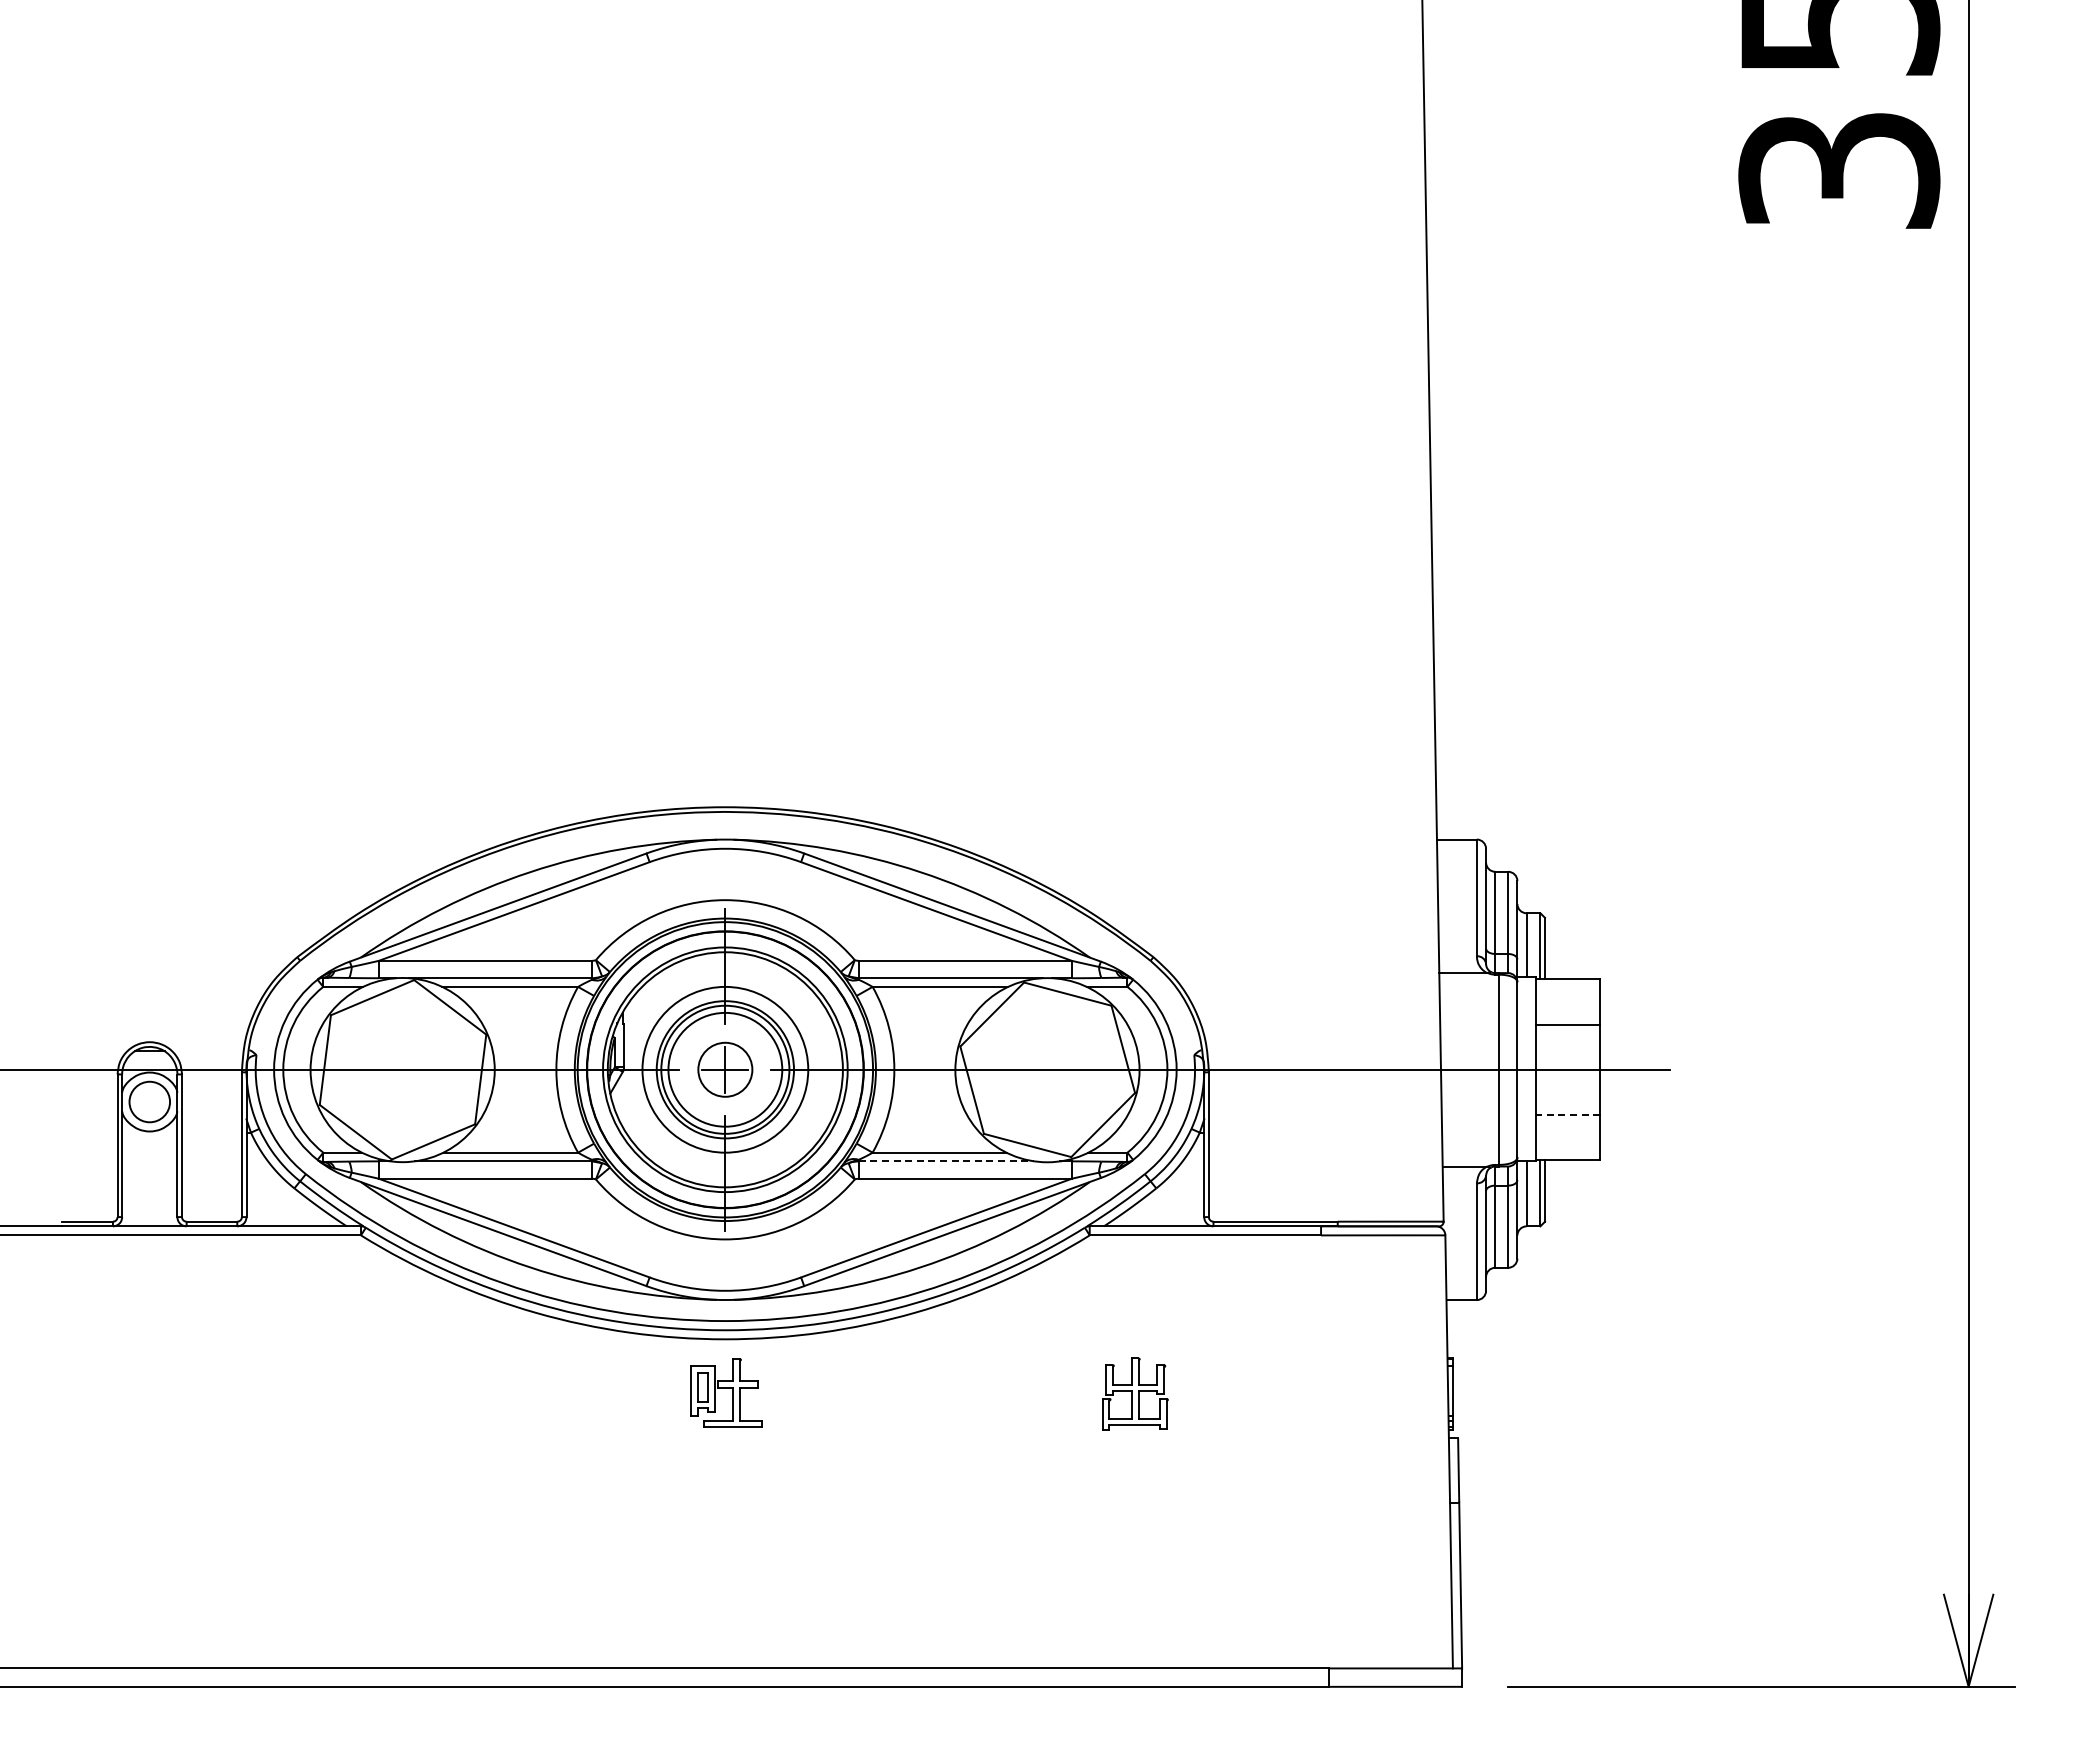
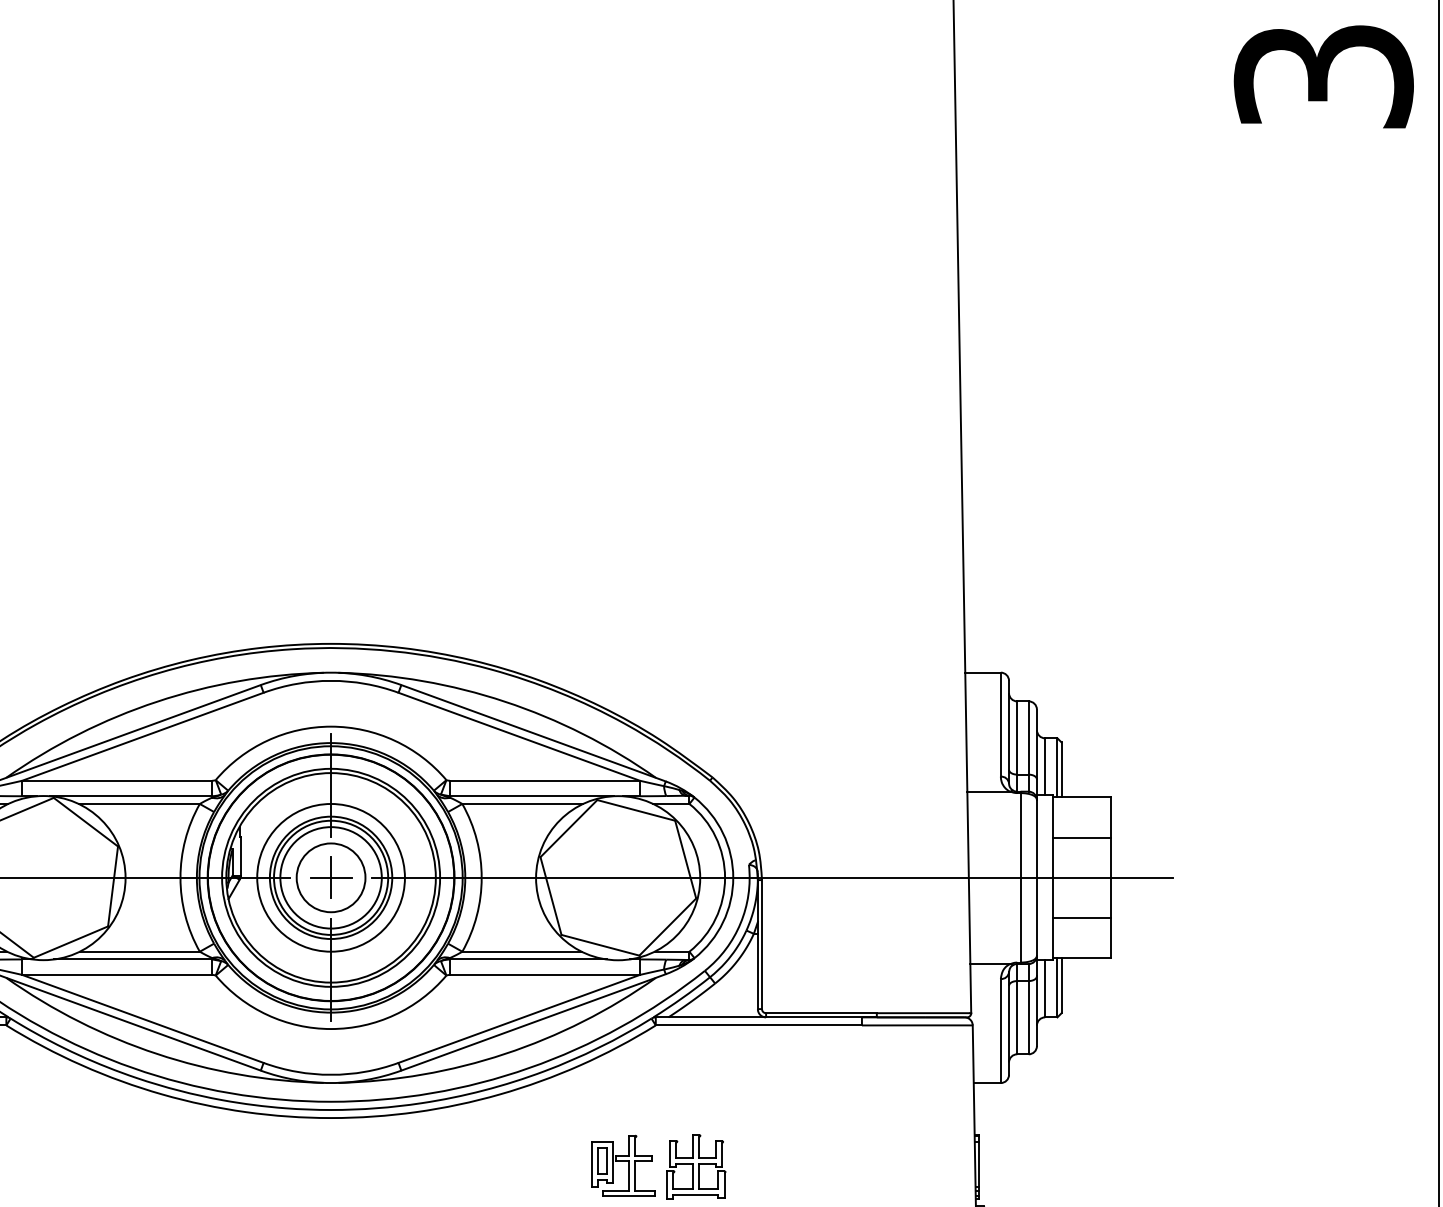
circle: (724, 1069) -> (330, 877), size x1.43
line: (1567, 1115) -> (1081, 918), dashed -> solid
line: (946, 1161) -> (528, 959), dashed -> solid
part: (726, 1392) -> (623, 1165), moved

